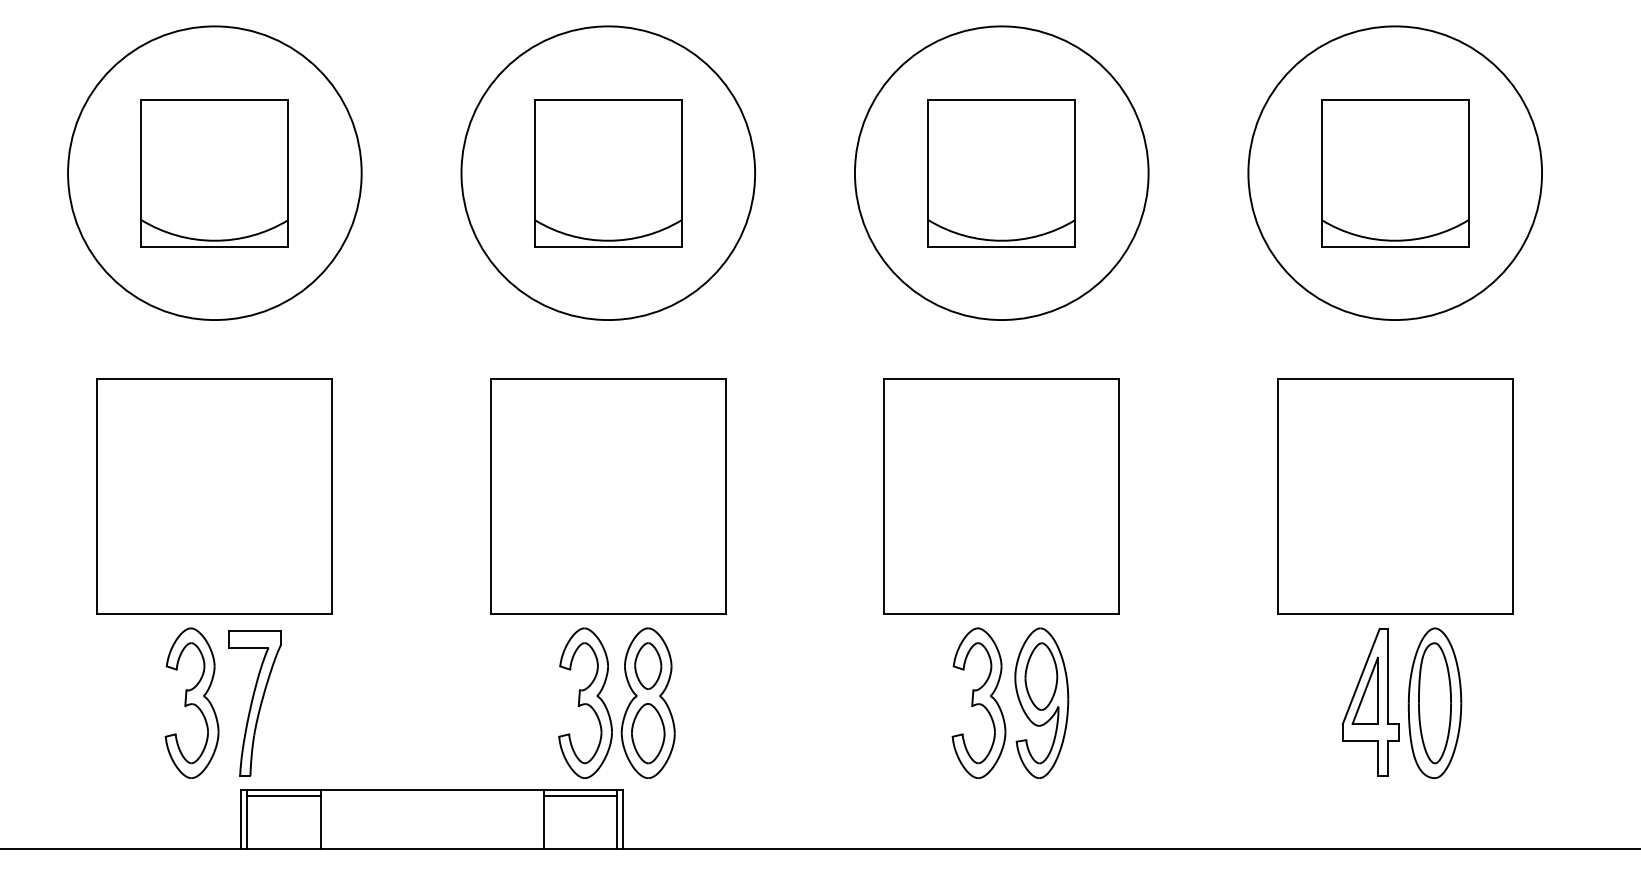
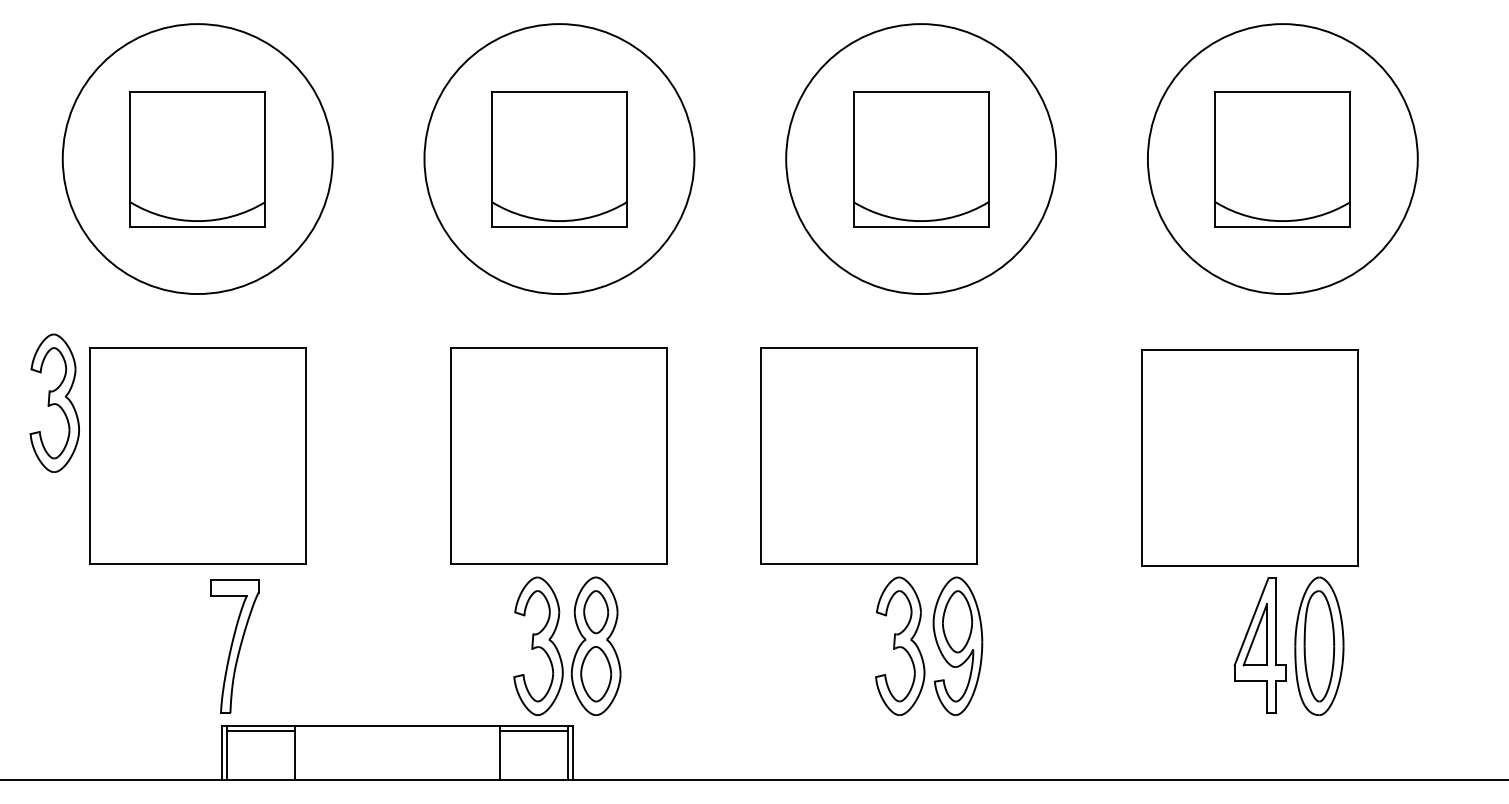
part: (1001, 495) -> (868, 455), moved
part: (1394, 495) -> (1249, 457), moved
part: (191, 702) -> (54, 402), moved

